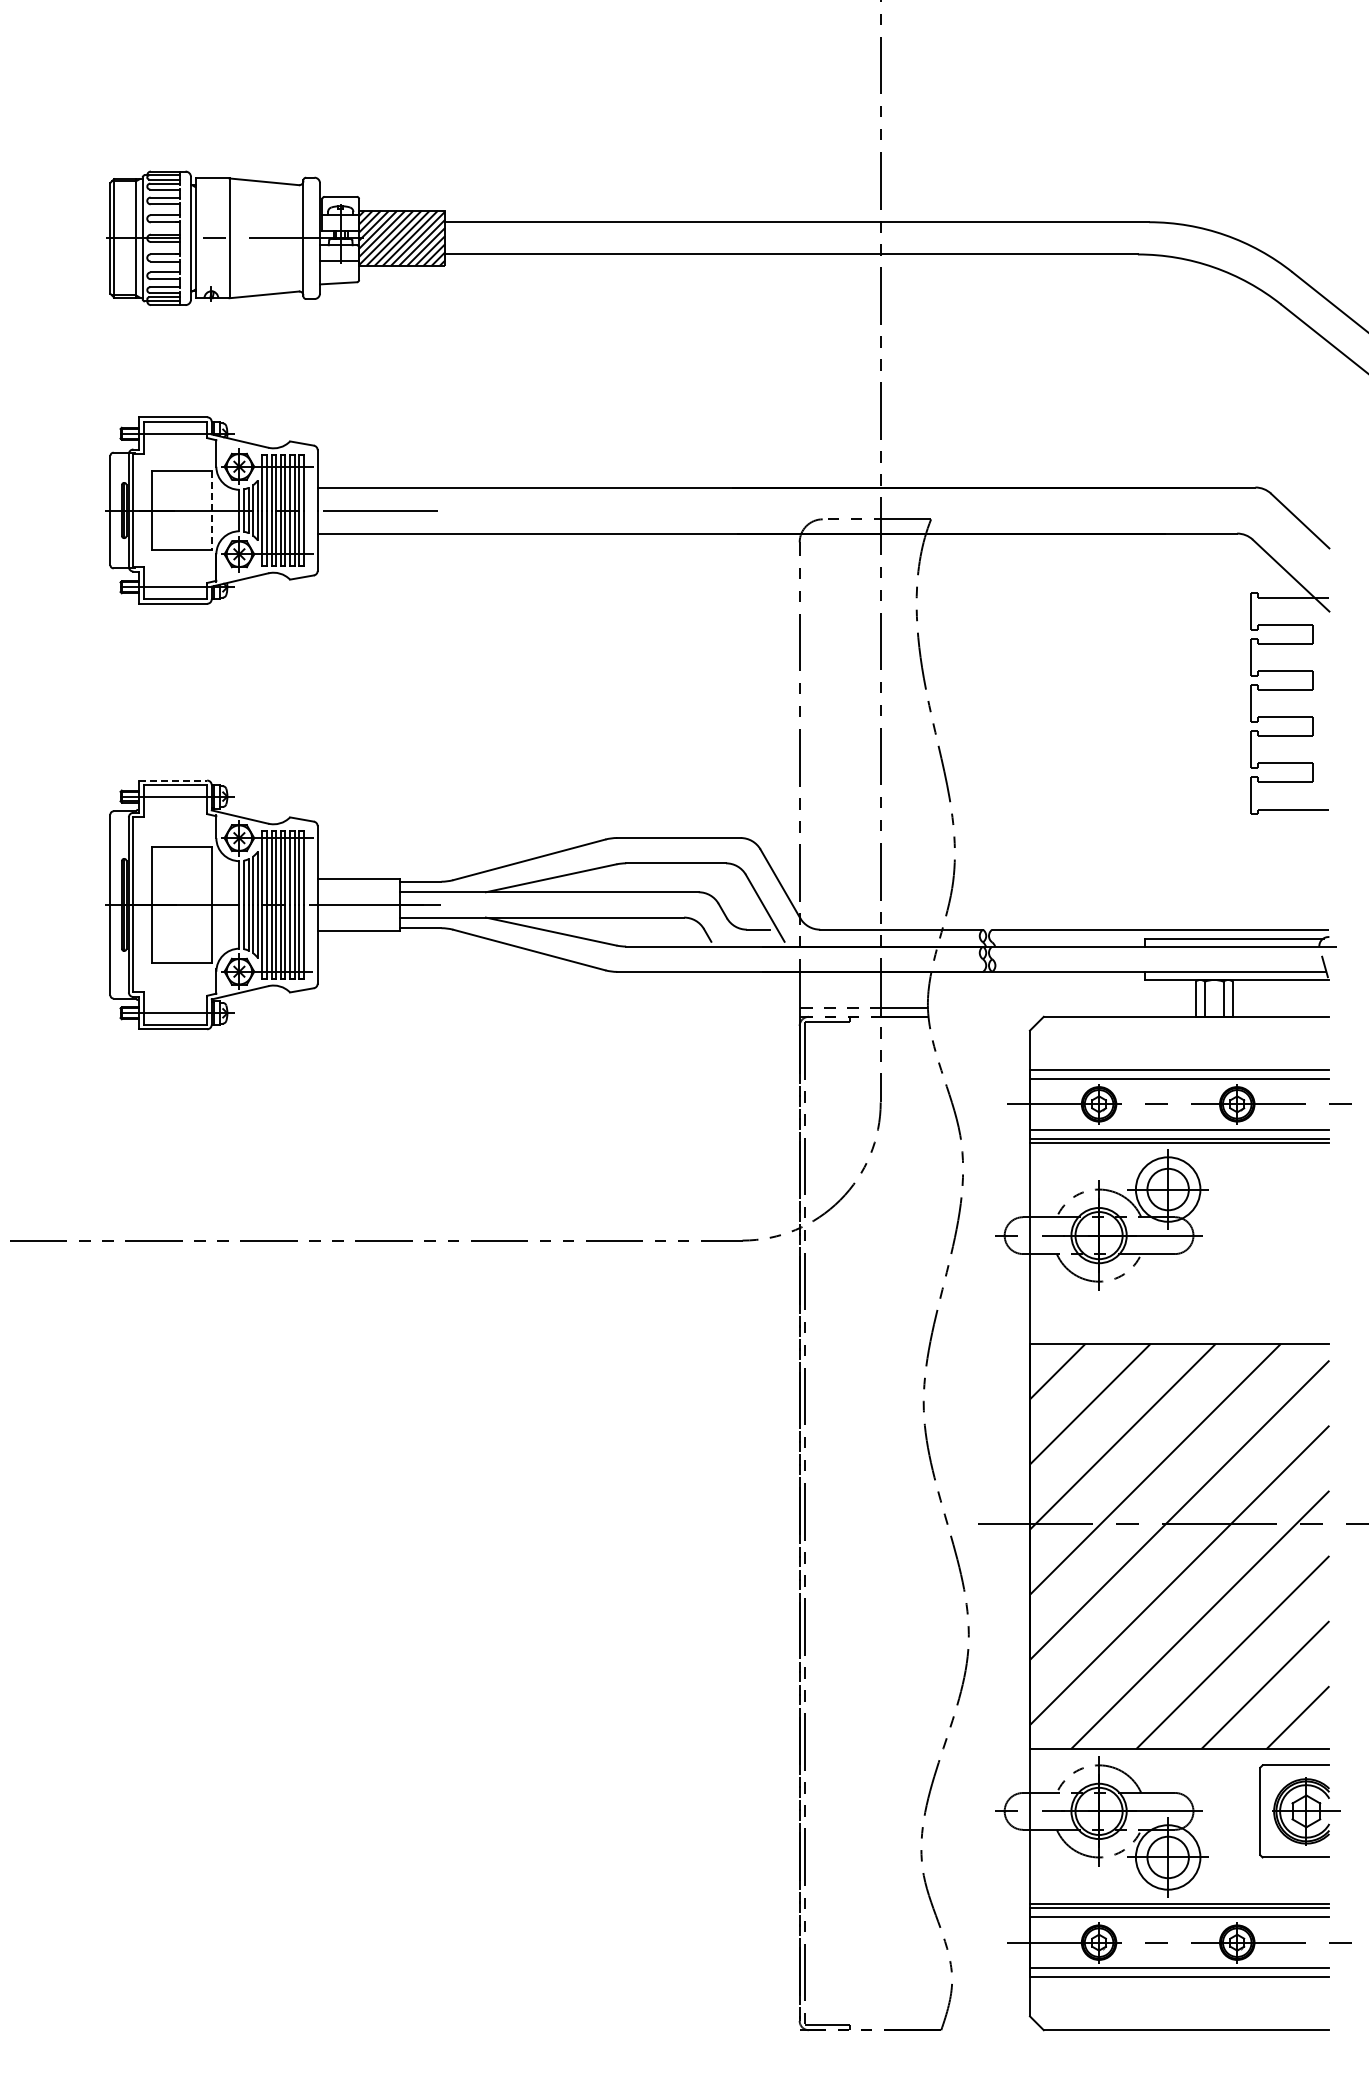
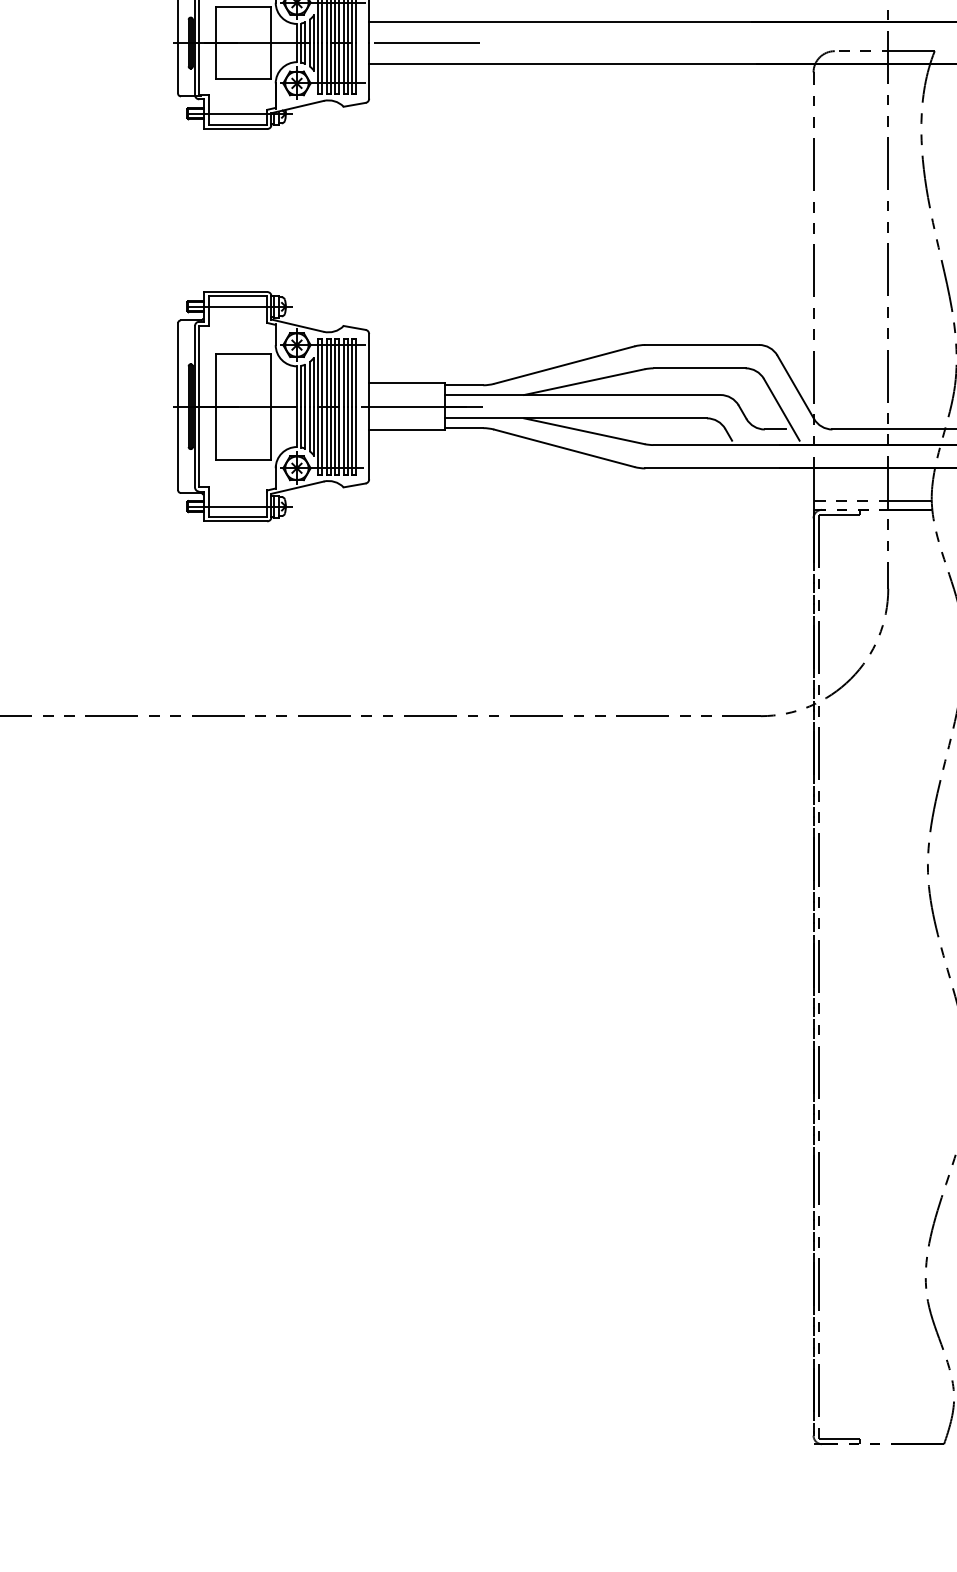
line: (211, 511) -> (271, 43), dashed -> solid
line: (173, 780) -> (236, 291), dashed -> solid

